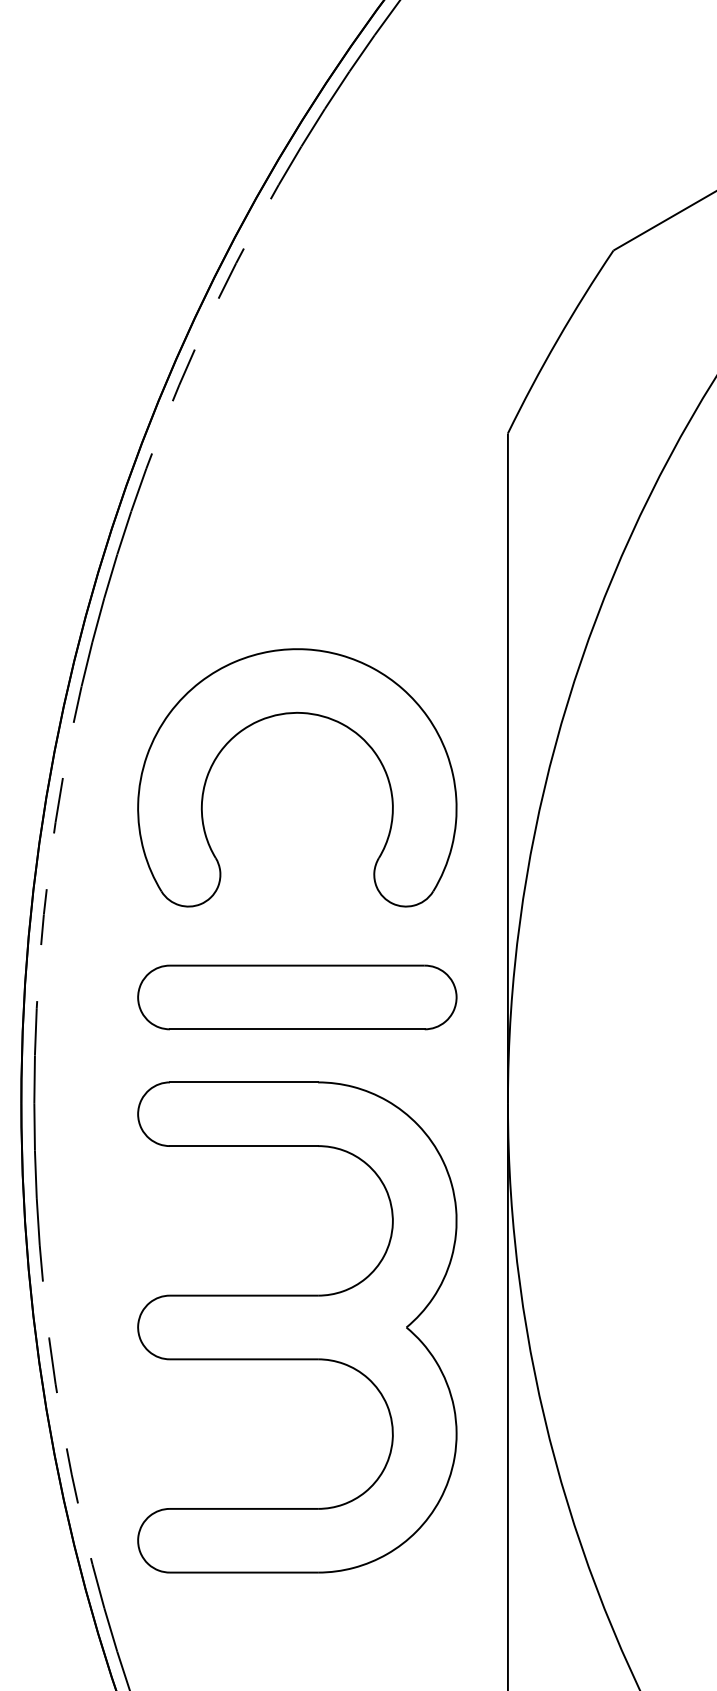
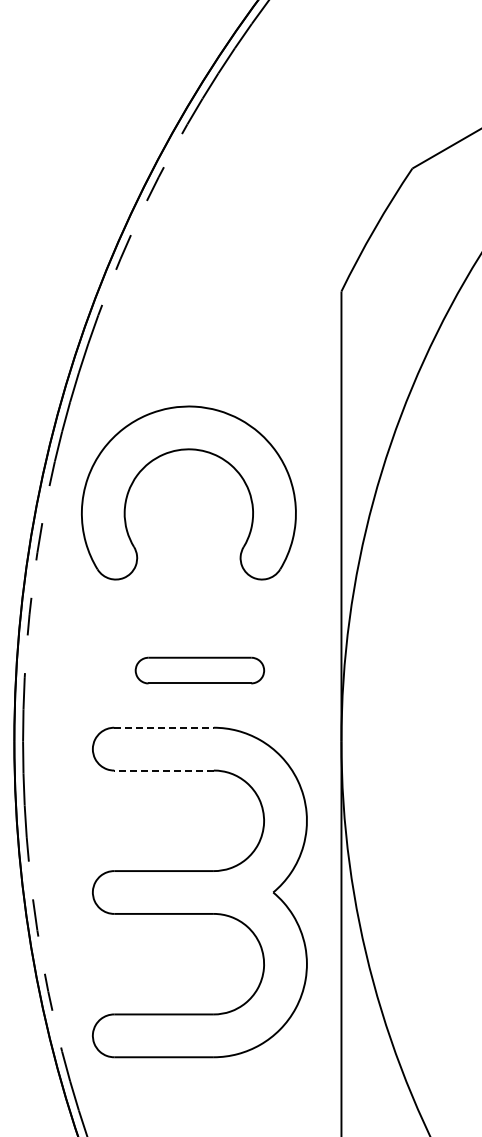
part: (296, 714) -> (188, 450), moved
part: (296, 997) -> (199, 670), size x0.6
line: (244, 1082) -> (164, 727), solid -> dashed
line: (244, 1145) -> (164, 770), solid -> dashed

